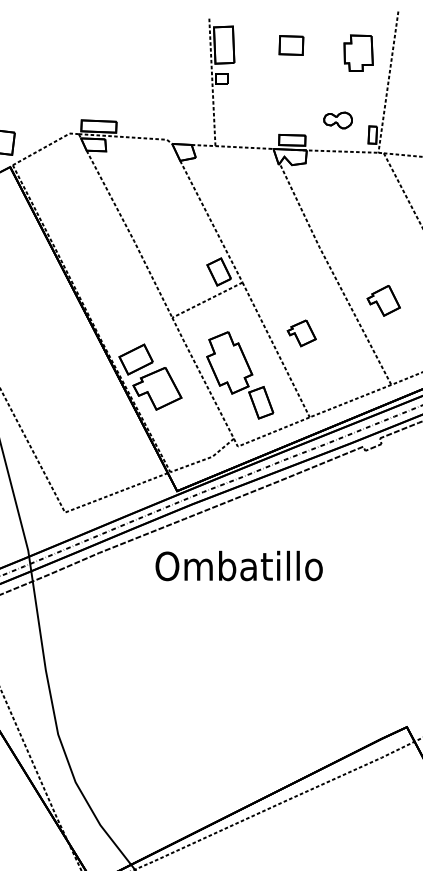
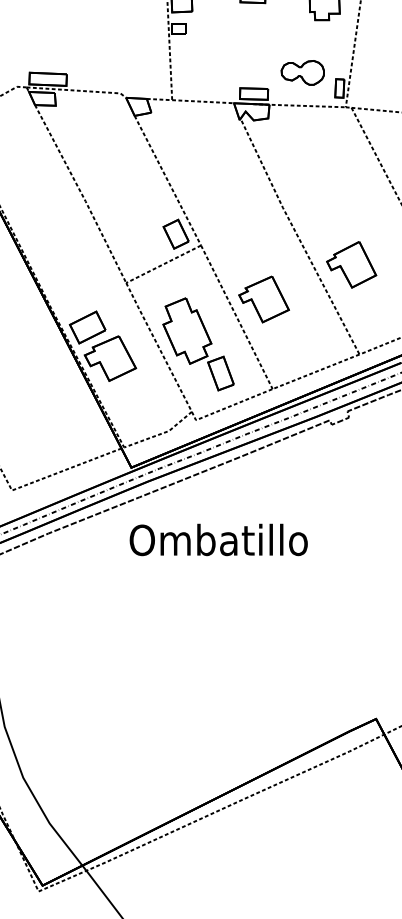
part: (337, 120) -> (302, 72), size x1.43
part: (383, 300) -> (351, 264), size x1.43
part: (301, 333) -> (263, 299), size x1.67
text: (238, 565) -> (218, 539), moved

